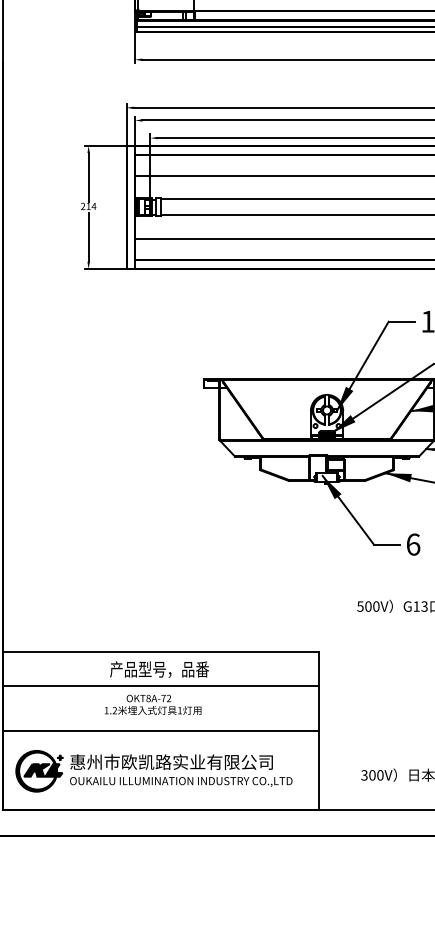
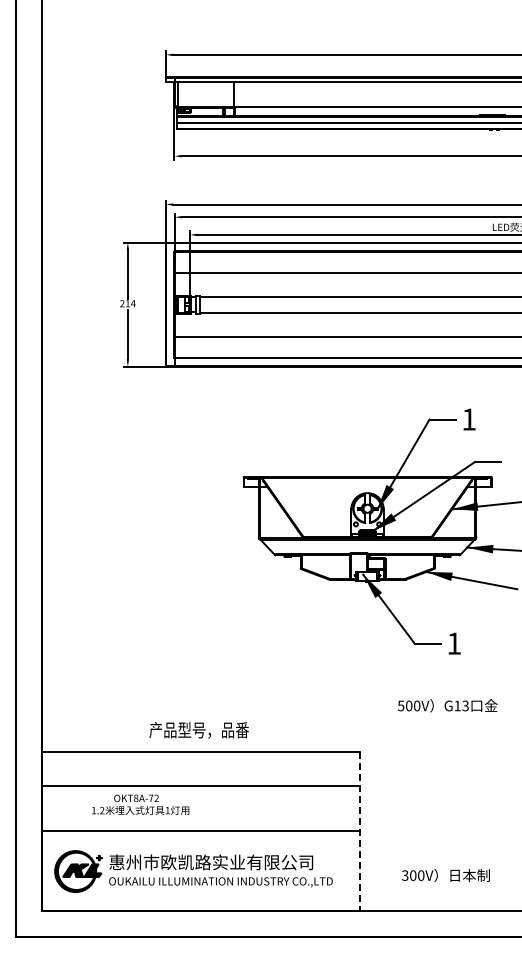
text: (413, 544) -> (454, 643), 6 -> 1
text: (158, 669) -> (198, 730), moved
text: (152, 704) -> (140, 804), moved
line: (319, 731) -> (359, 831), solid -> dashed

